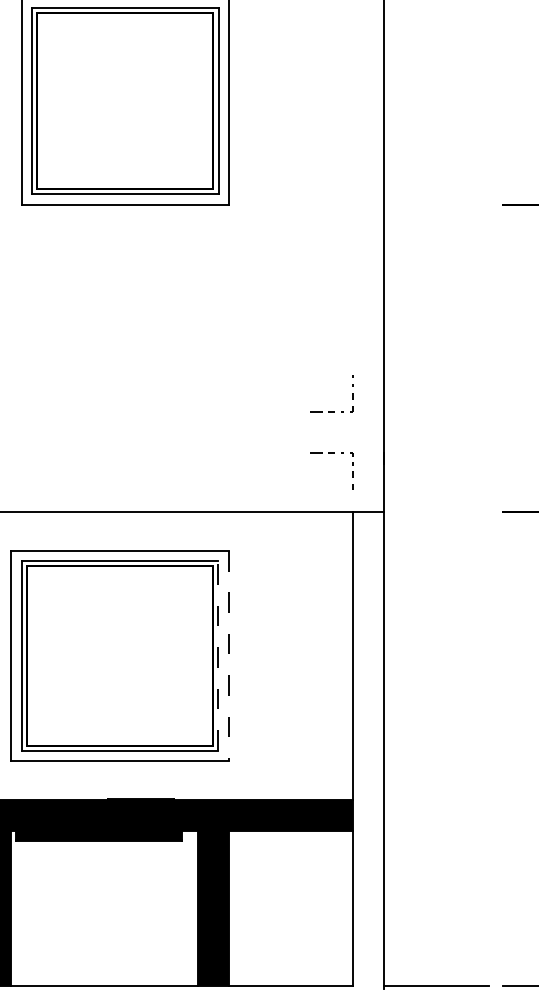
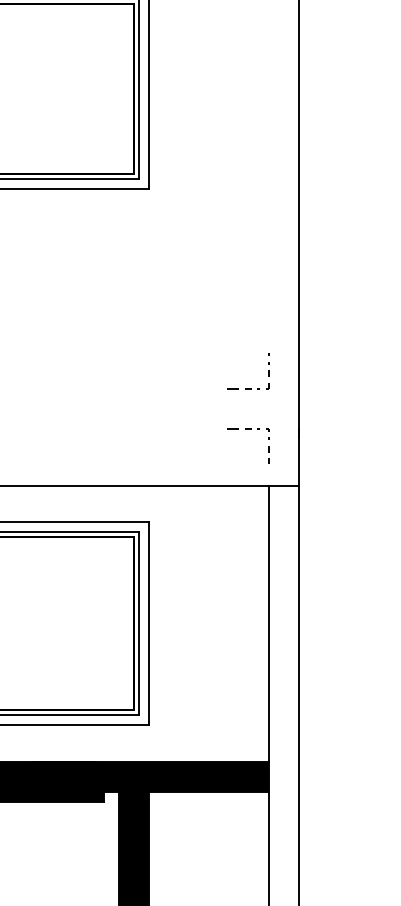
line: (218, 655) -> (138, 623), dashed -> solid
line: (228, 656) -> (148, 624), dashed -> solid

